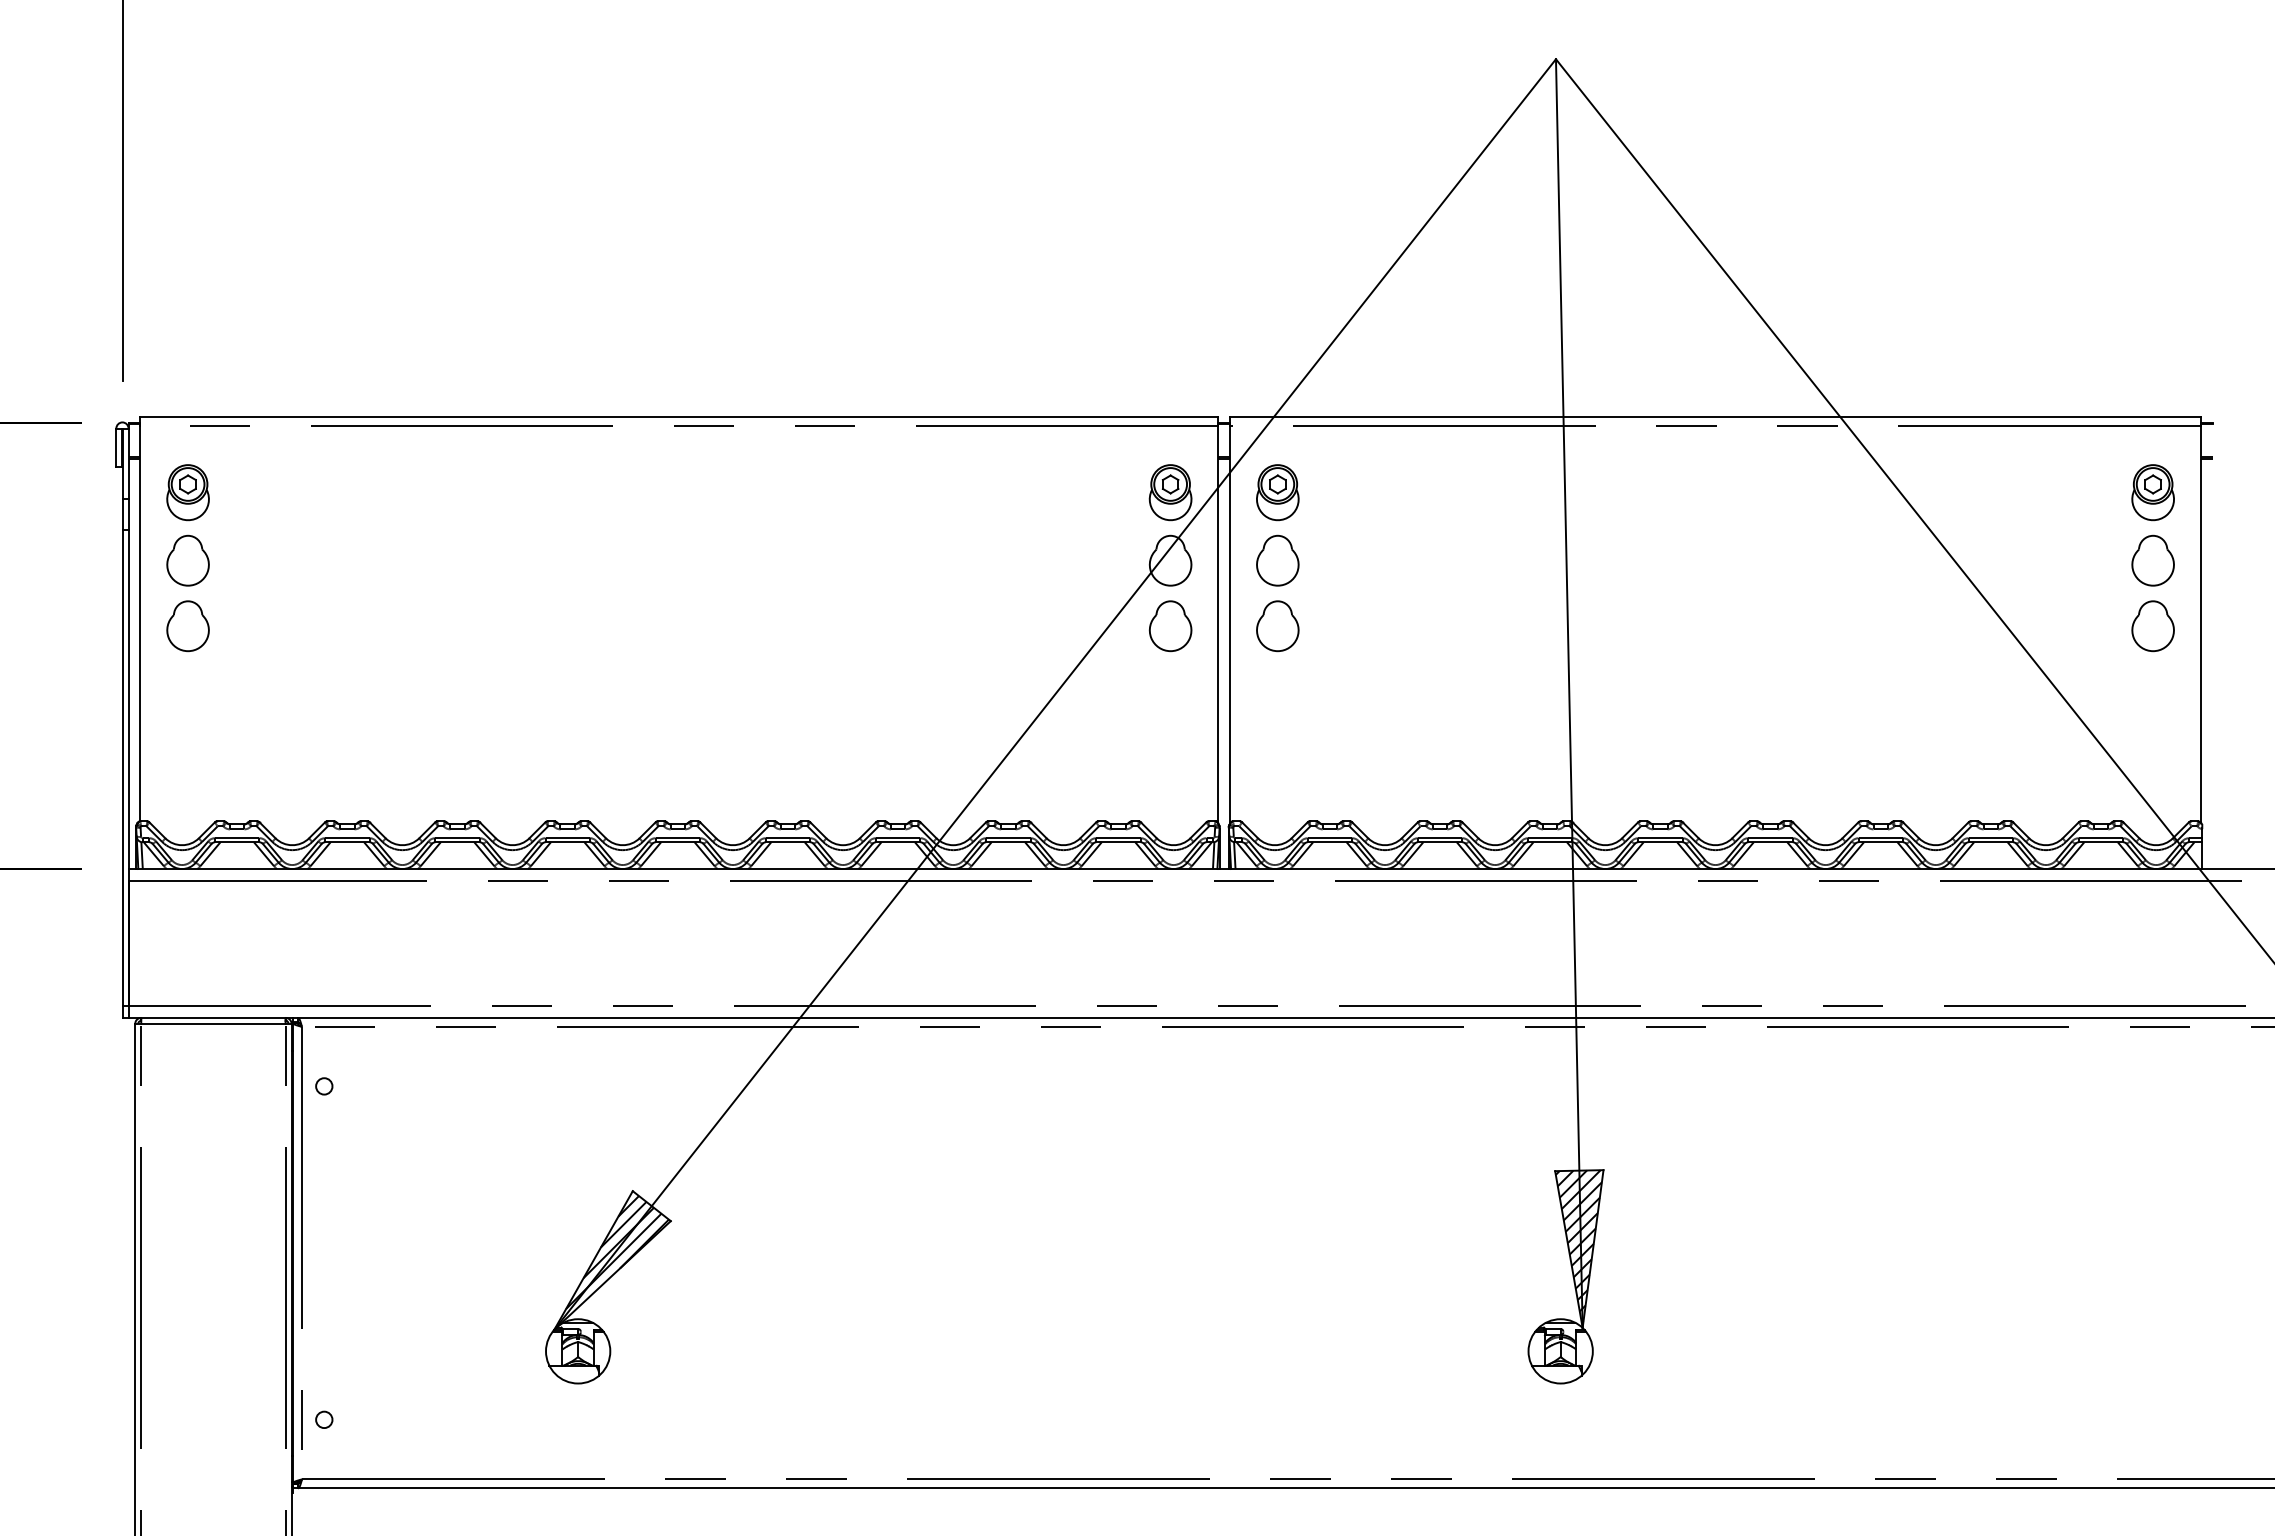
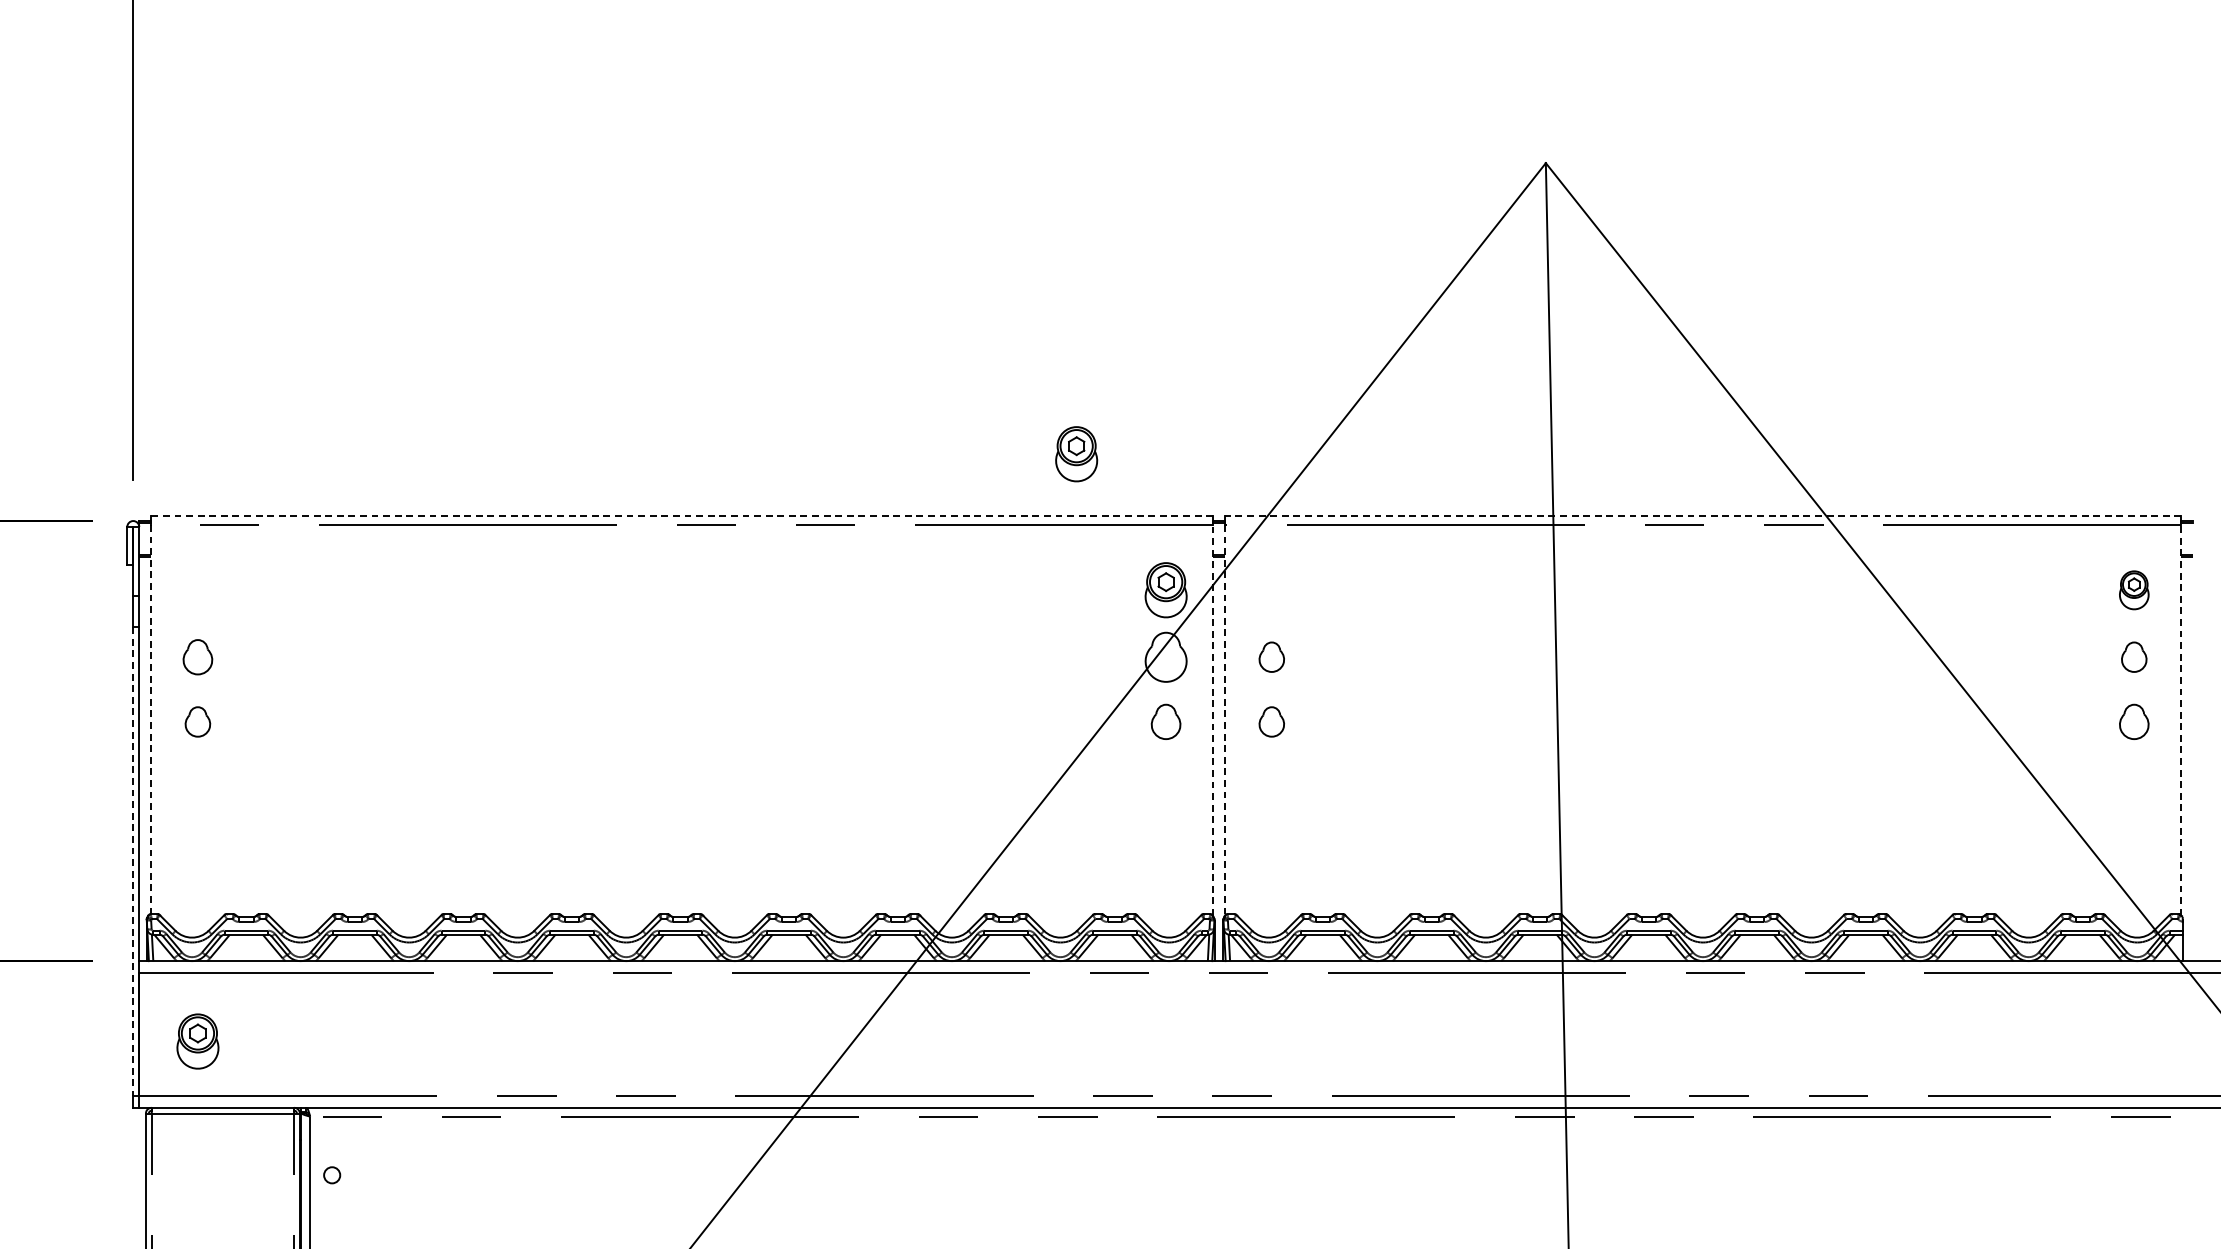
line: (679, 417) -> (682, 516), solid -> dashed
line: (1714, 417) -> (1702, 516), solid -> dashed
part: (187, 492) -> (197, 1041), moved
part: (1277, 492) -> (1076, 454), moved
part: (2152, 492) -> (2133, 590), size x0.7
part: (187, 560) -> (197, 657), size x0.7
part: (1277, 560) -> (1271, 657), size x0.6
part: (2152, 560) -> (2133, 657), size x0.6
line: (140, 624) -> (151, 720), solid -> dashed
line: (1218, 624) -> (1213, 720), solid -> dashed
line: (2200, 624) -> (2180, 720), solid -> dashed
line: (1230, 625) -> (1225, 721), solid -> dashed
part: (187, 626) -> (197, 722), size x0.6
part: (1170, 626) -> (1166, 722), size x0.7
part: (1277, 626) -> (1271, 722), size x0.6
part: (2152, 626) -> (2133, 722), size x0.7
line: (122, 768) -> (133, 862), solid -> dashed

